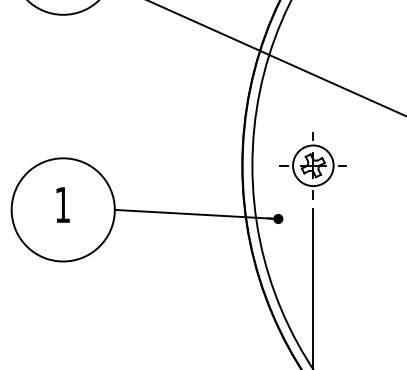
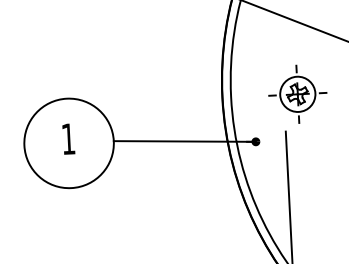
part: (312, 165) -> (297, 94), moved

